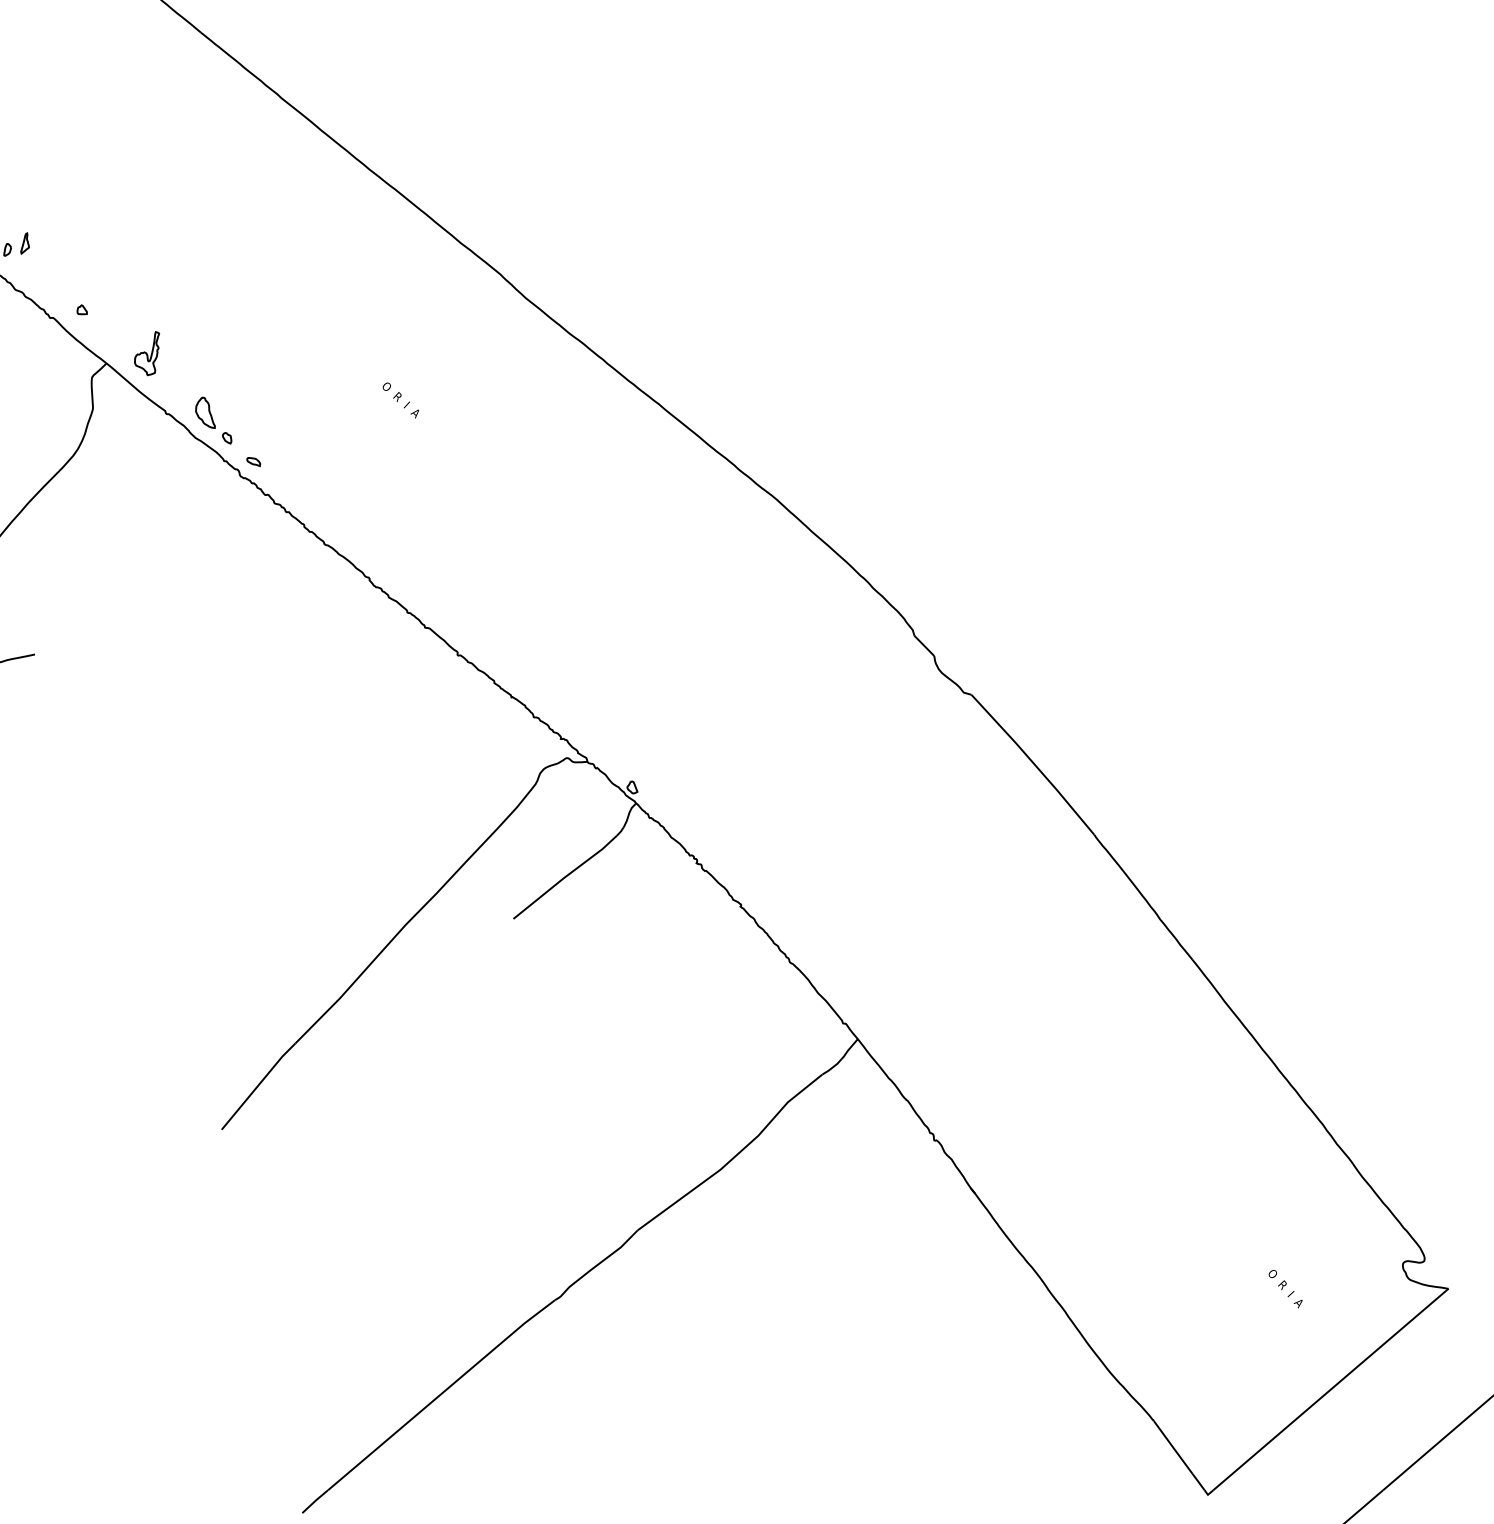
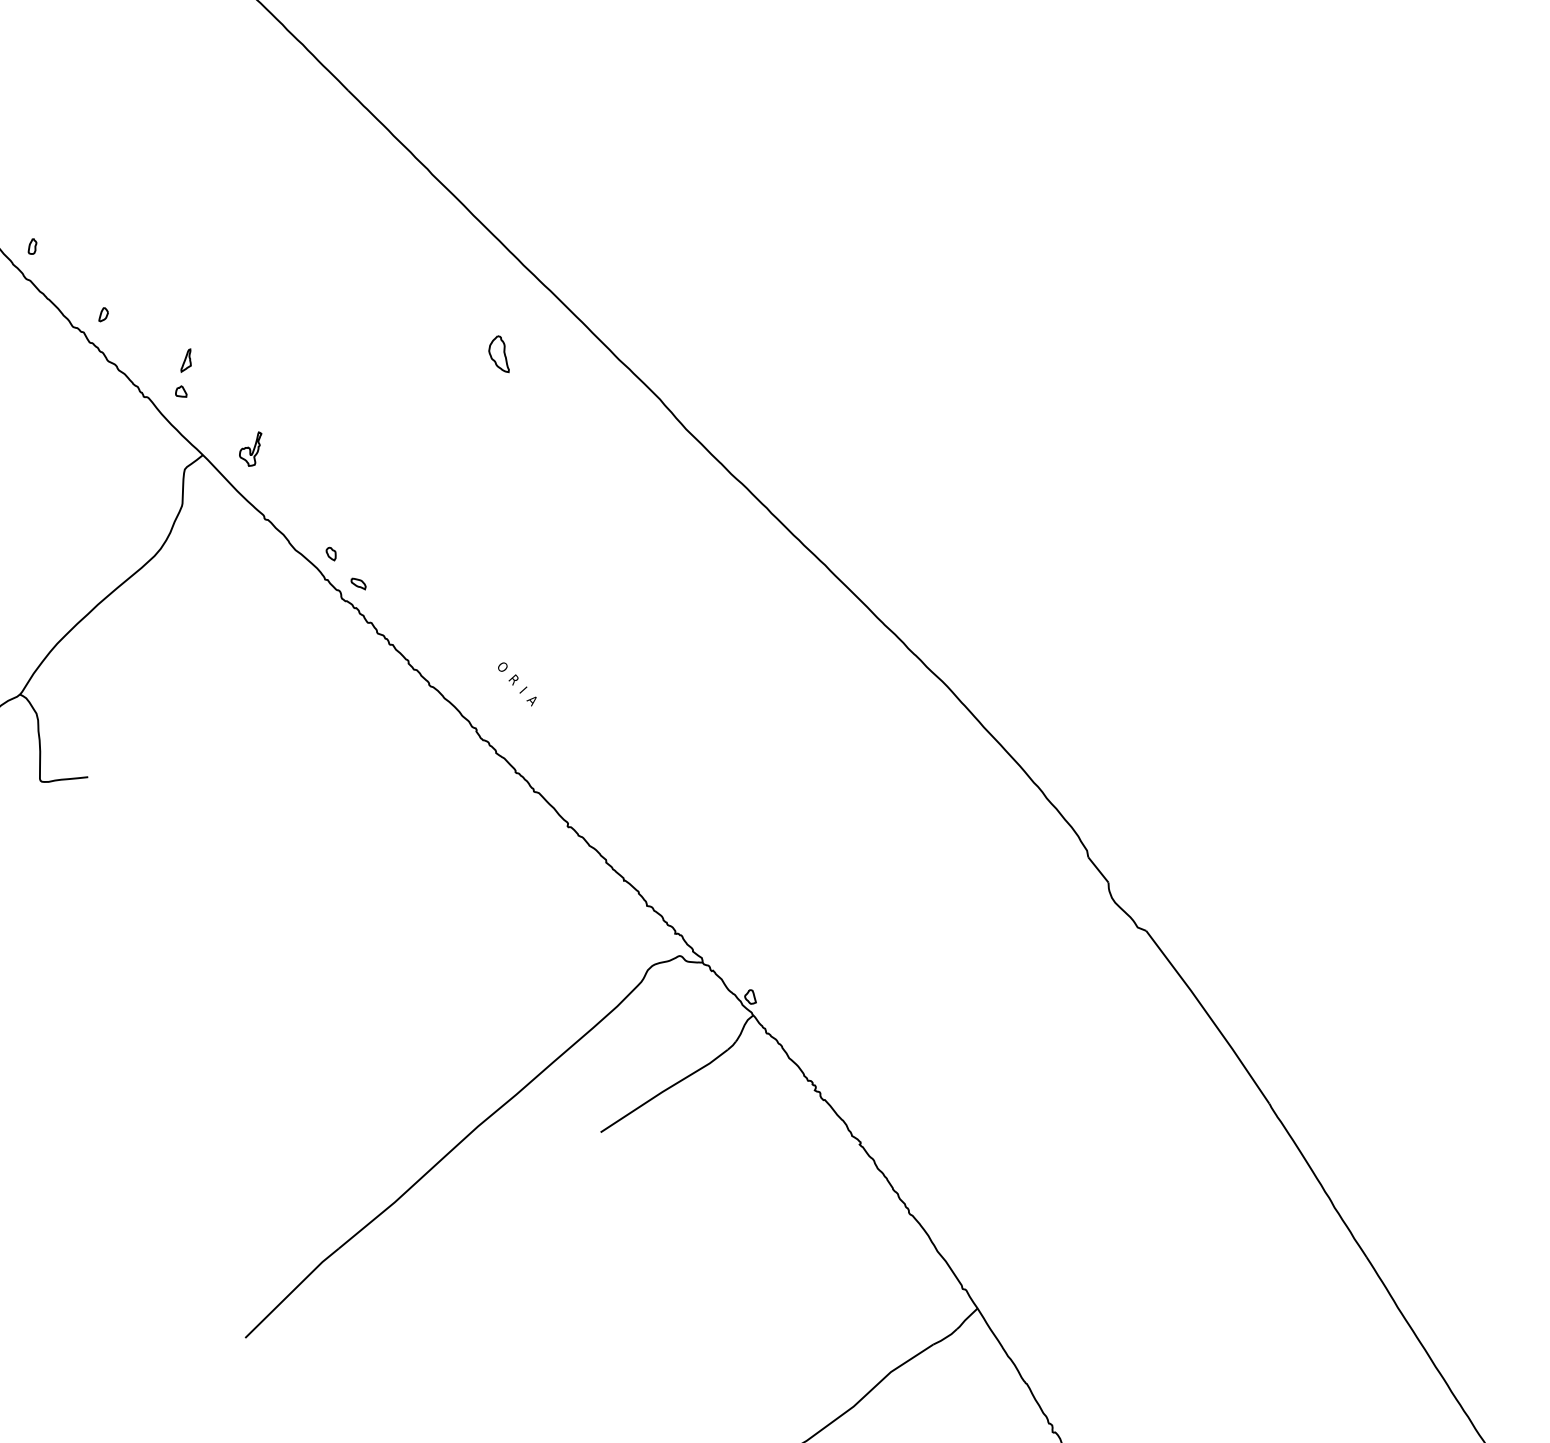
part: (24, 243) -> (186, 360), moved
part: (147, 353) -> (250, 448), size x0.7
text: (400, 400) -> (516, 684), moved
part: (205, 412) -> (499, 353), moved

